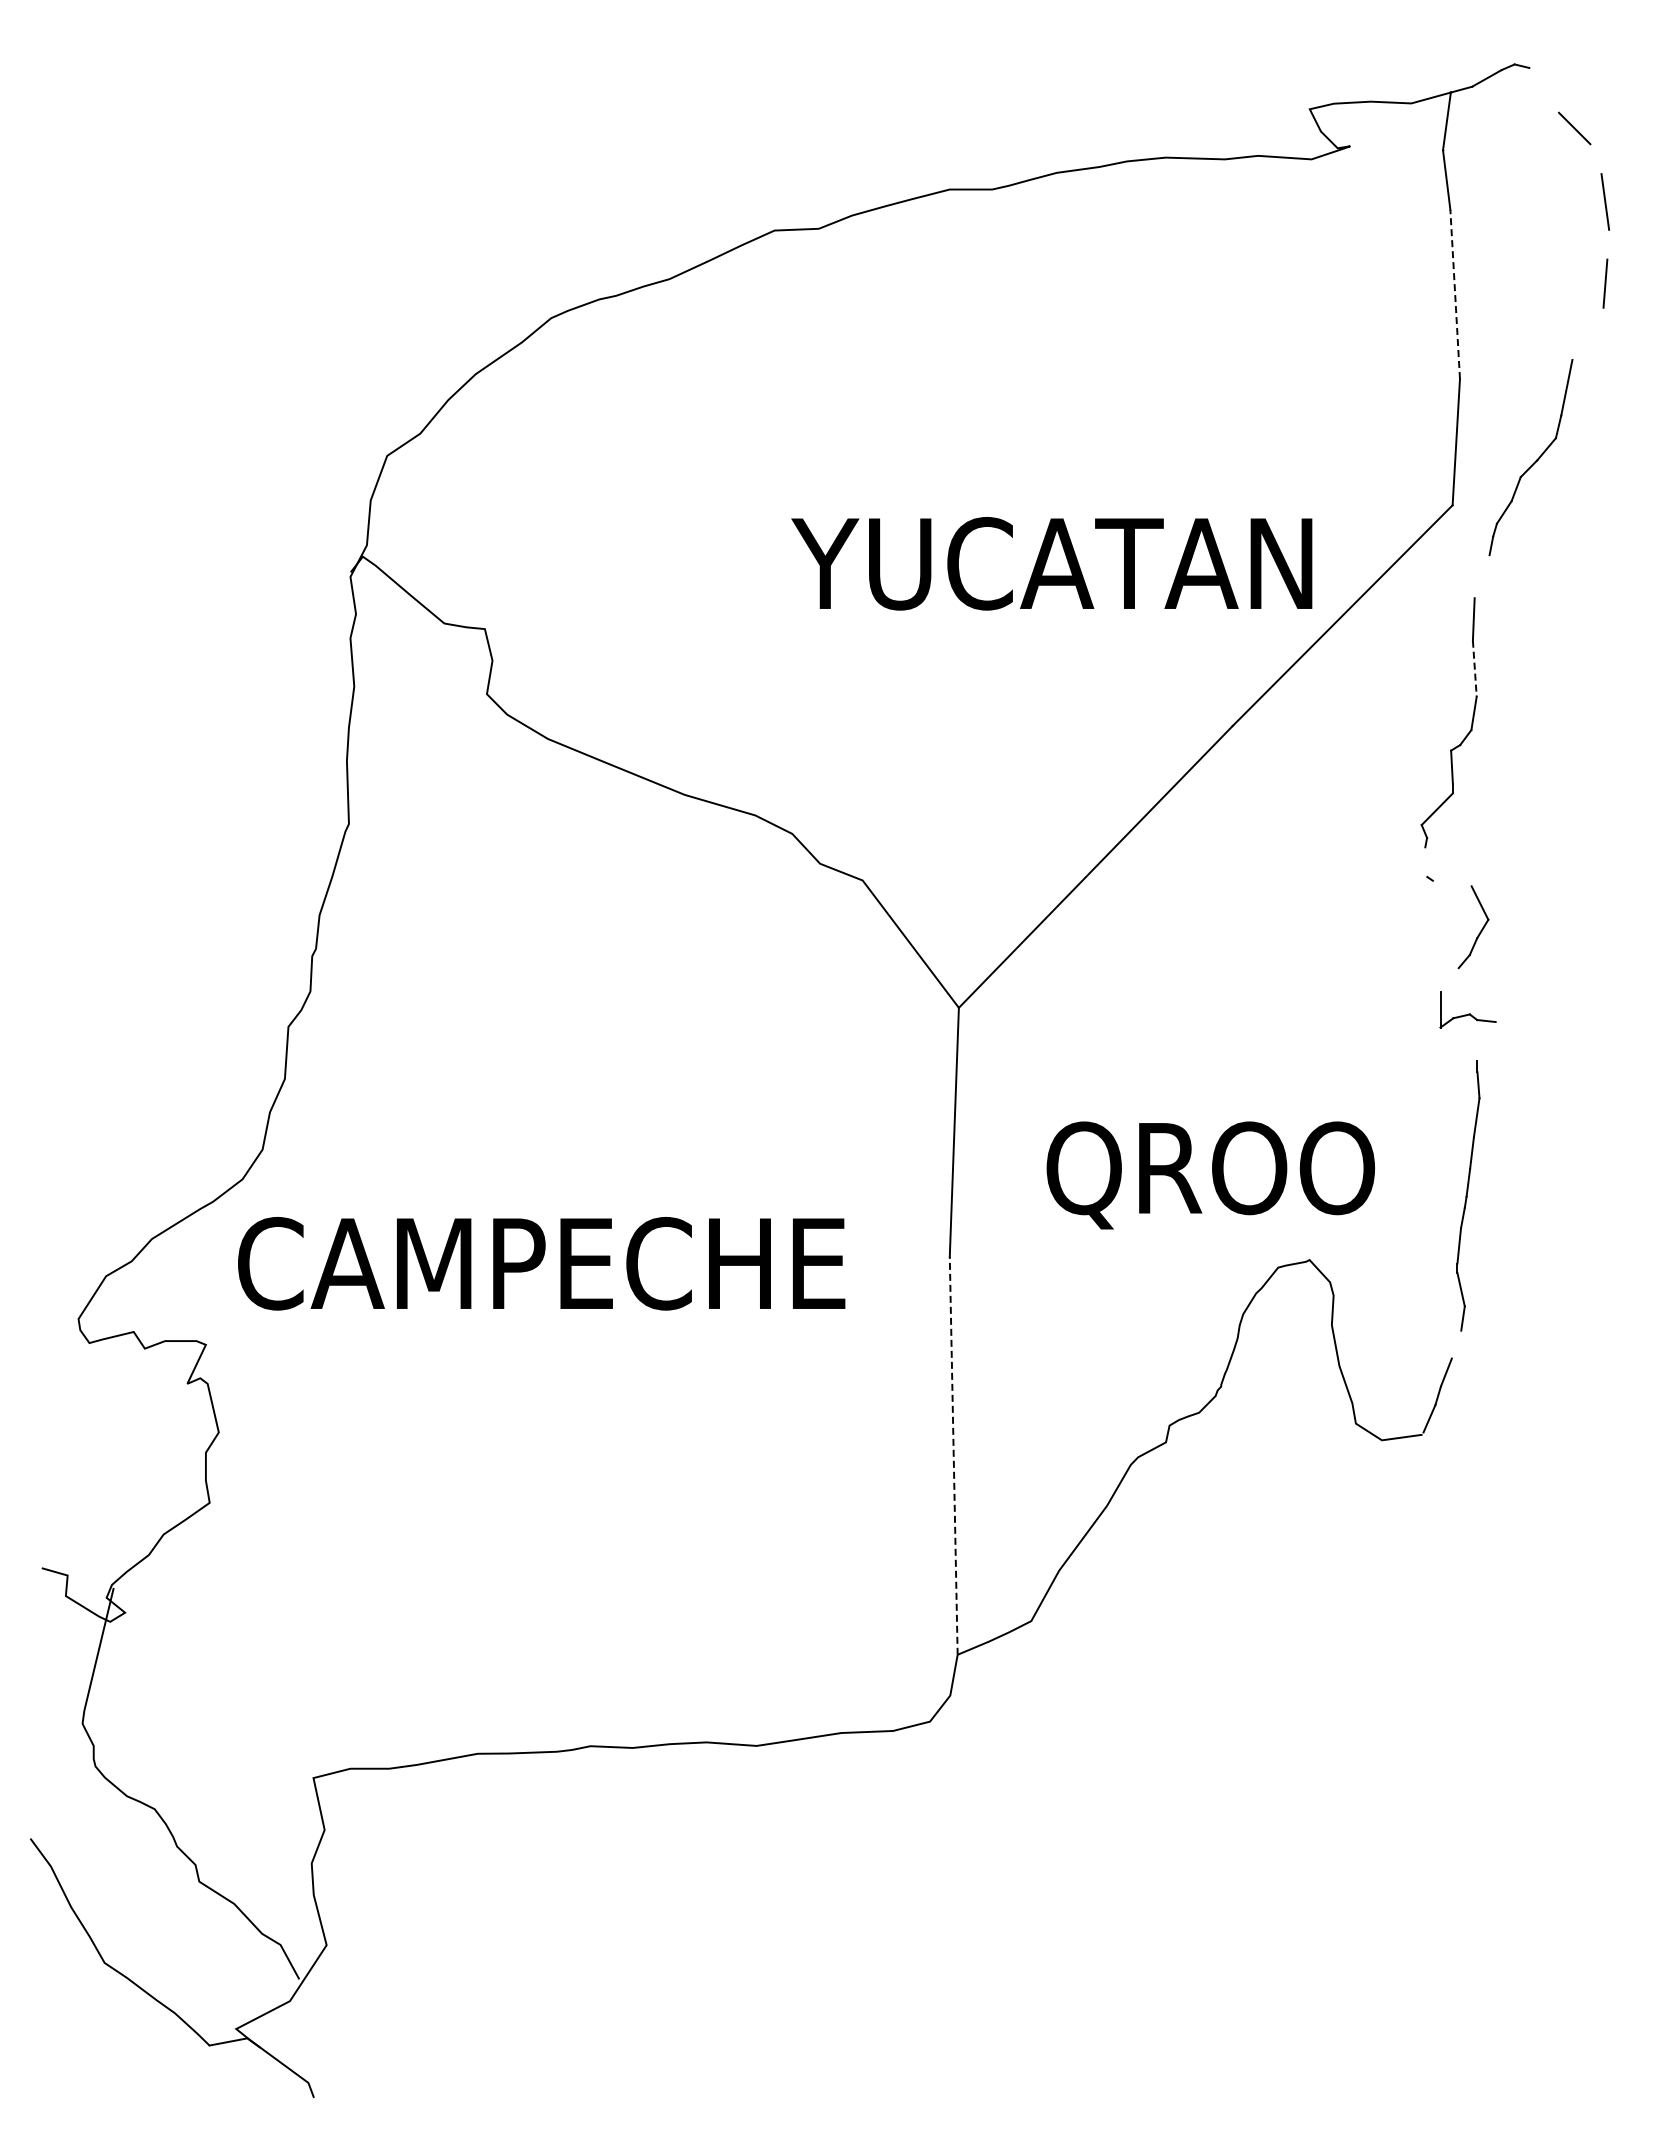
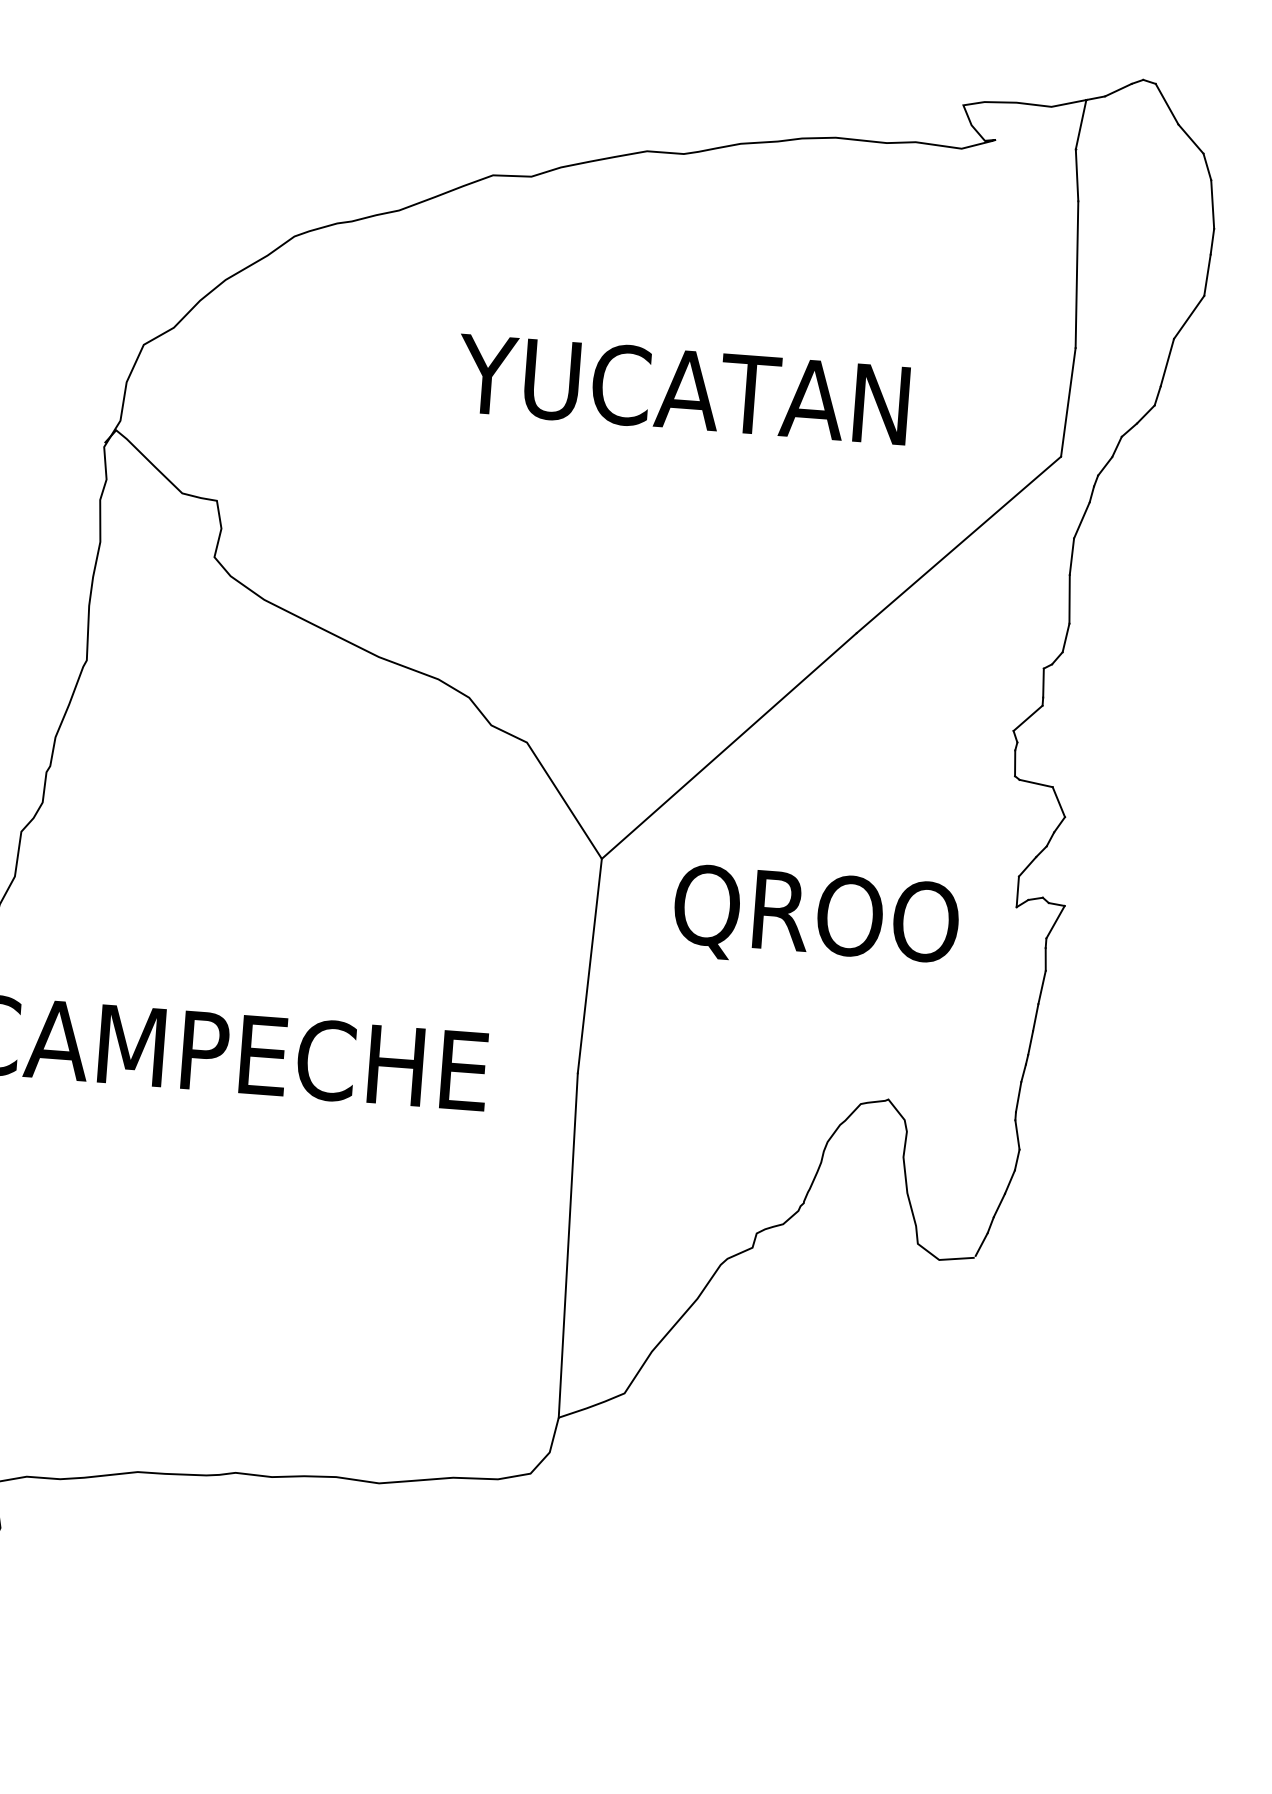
line: (1544, 89) -> (1167, 103), added
line: (1595, 159) -> (1206, 167), added
line: (1608, 244) -> (1212, 241), added
line: (1455, 294) -> (1077, 274), dashed -> solid
line: (1587, 333) -> (1188, 317), added
text: (1051, 563) -> (682, 389), moved
line: (1481, 576) -> (1081, 520), added
line: (1474, 669) -> (1069, 600), dashed -> solid
line: (1426, 861) -> (1015, 762), added
line: (1451, 883) -> (1035, 783), added
line: (1449, 980) -> (1027, 867), added
line: (1486, 1041) -> (1055, 922), added
text: (1210, 1175) -> (815, 919), moved
line: (1456, 1344) -> (1009, 1182), added
line: (953, 1455) -> (568, 1245), dashed -> solid

